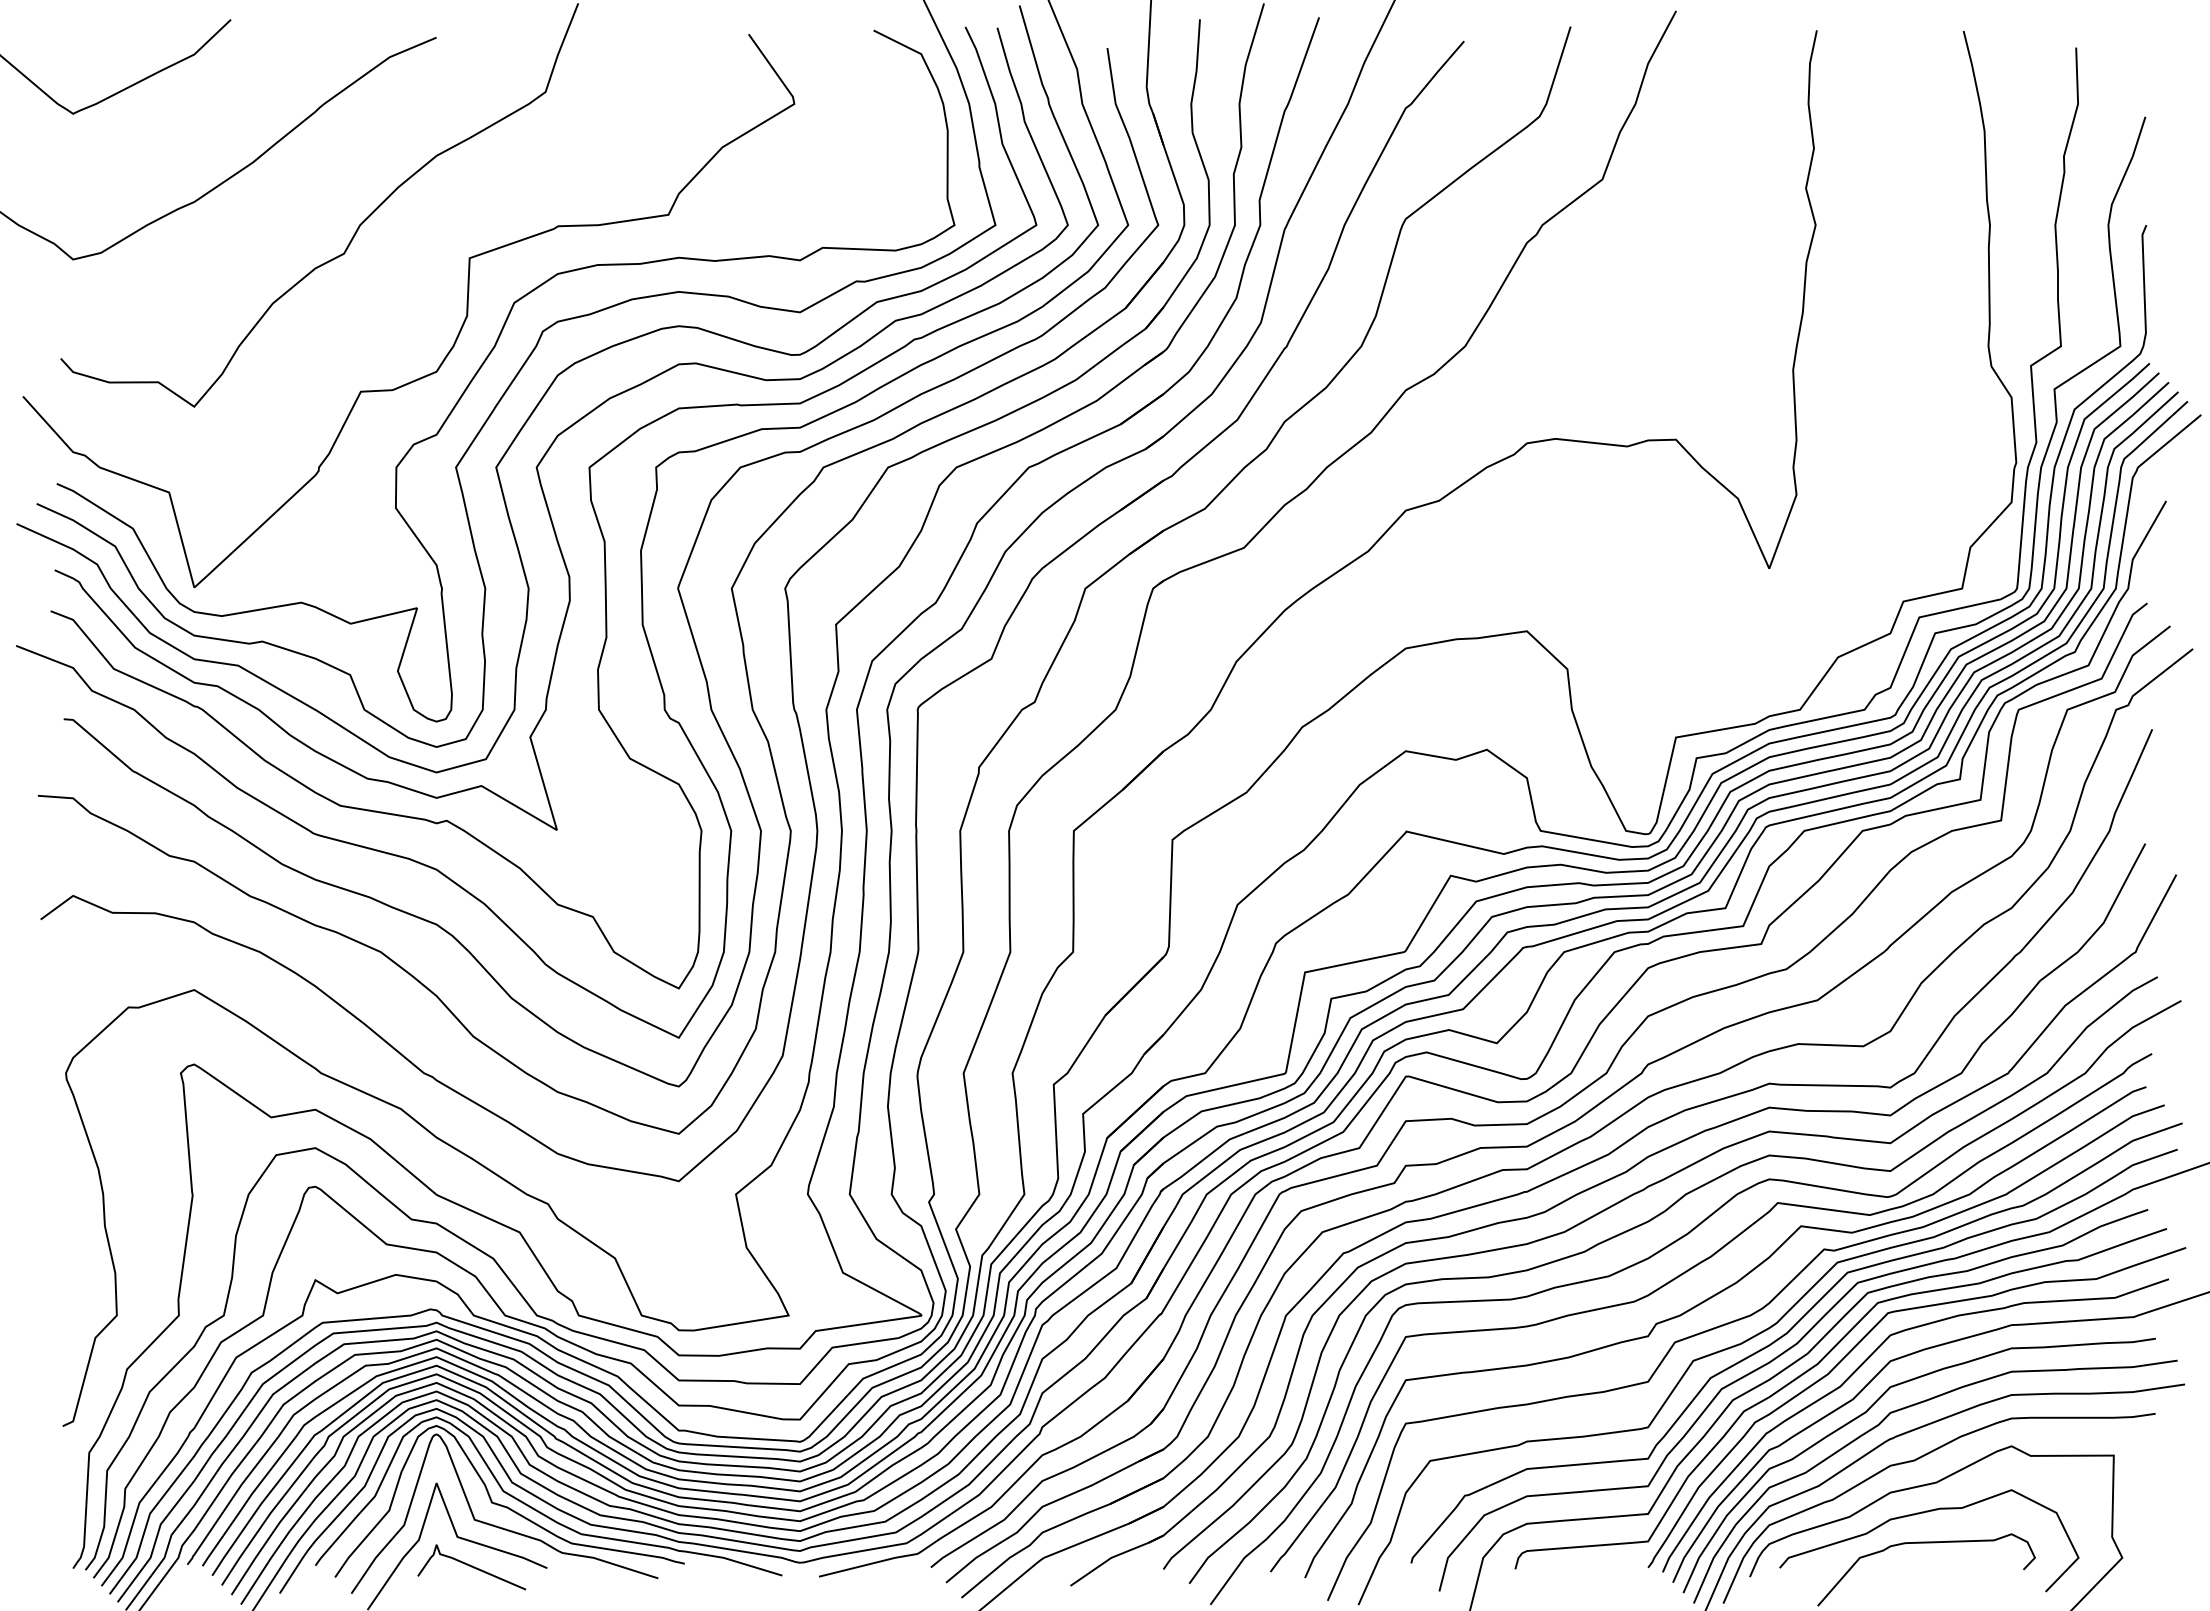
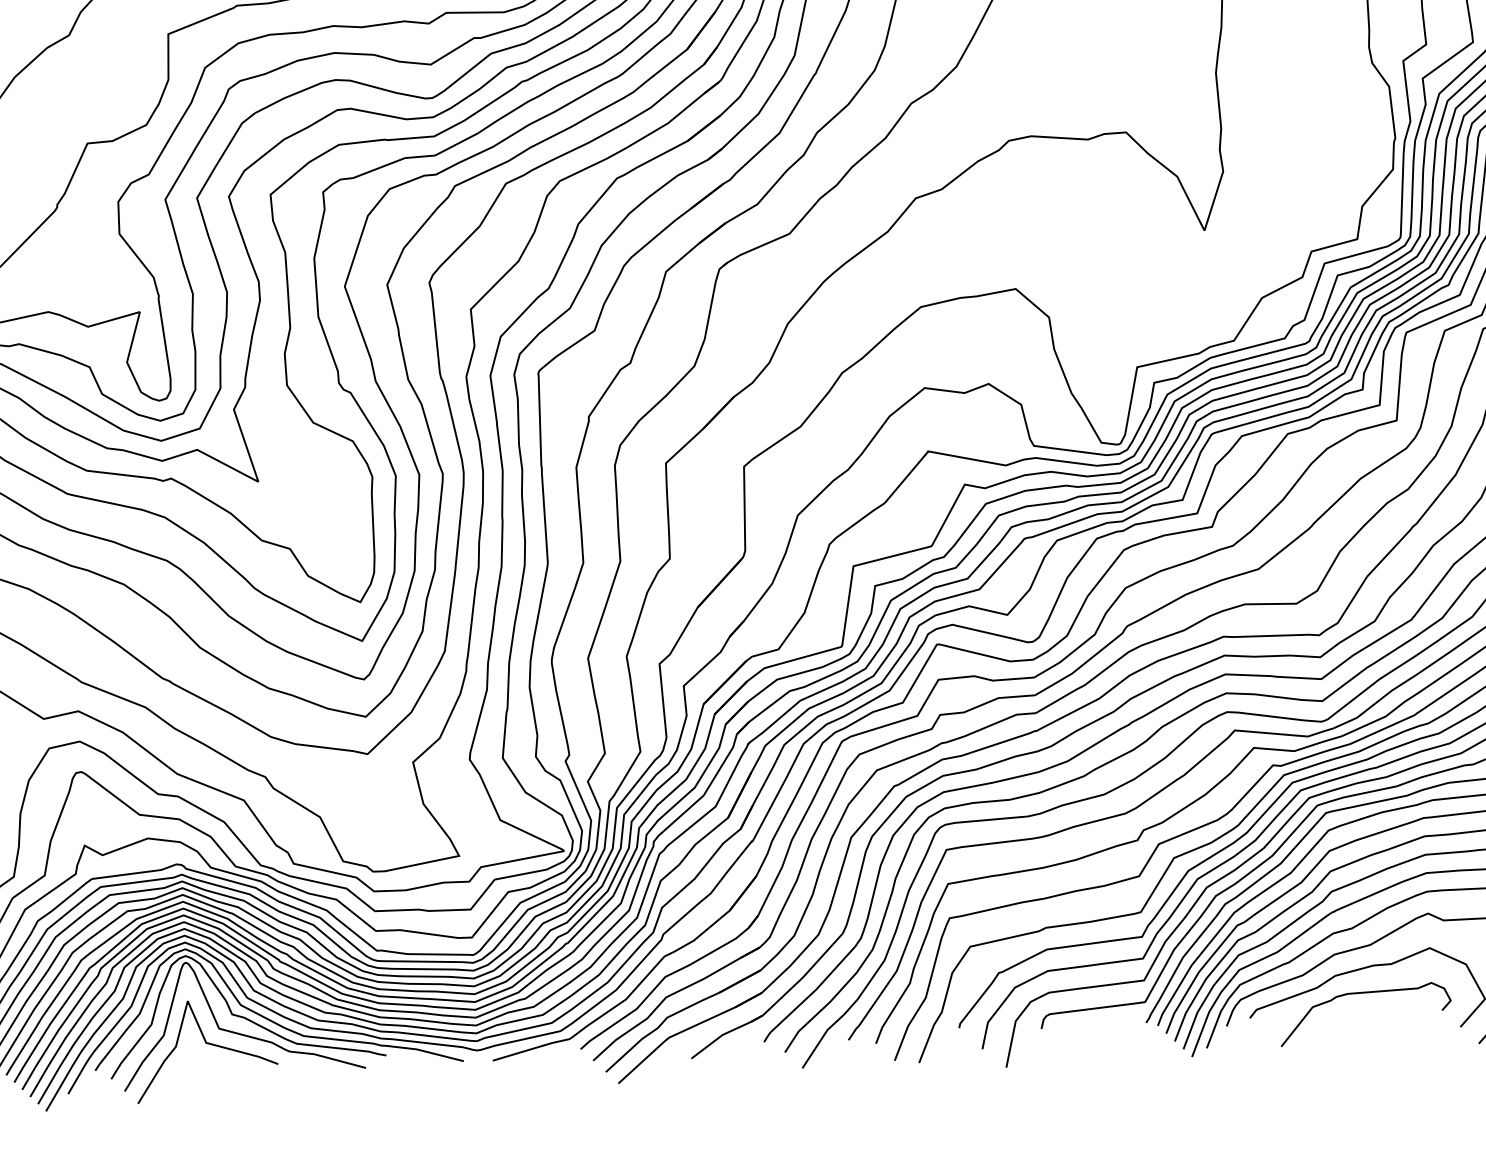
curve: (471, 1567) -> (218, 1066), removed

